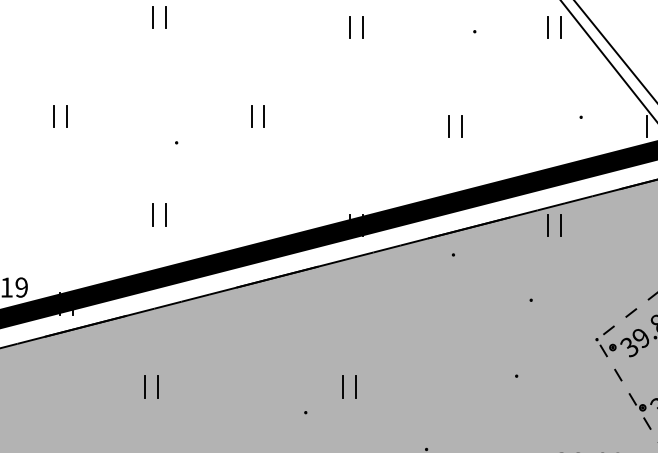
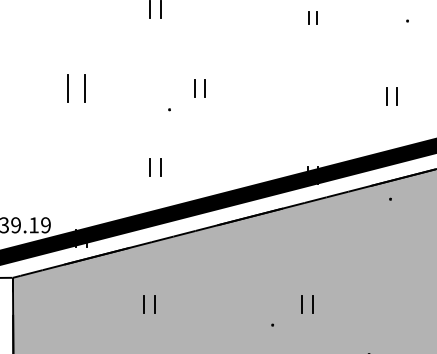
part: (356, 27) -> (313, 17), size x0.7
part: (60, 116) -> (76, 88), size x1.6
part: (257, 116) -> (199, 88), moved

